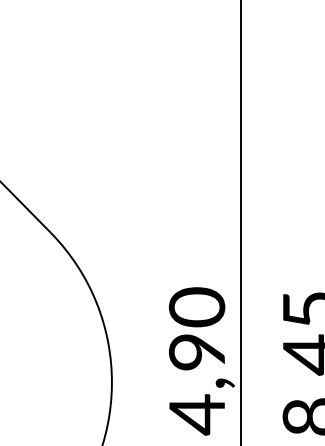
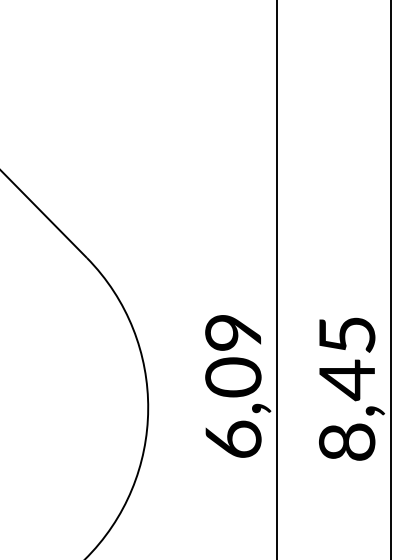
text: (197, 361) -> (233, 386), 4,90 -> 6,09

